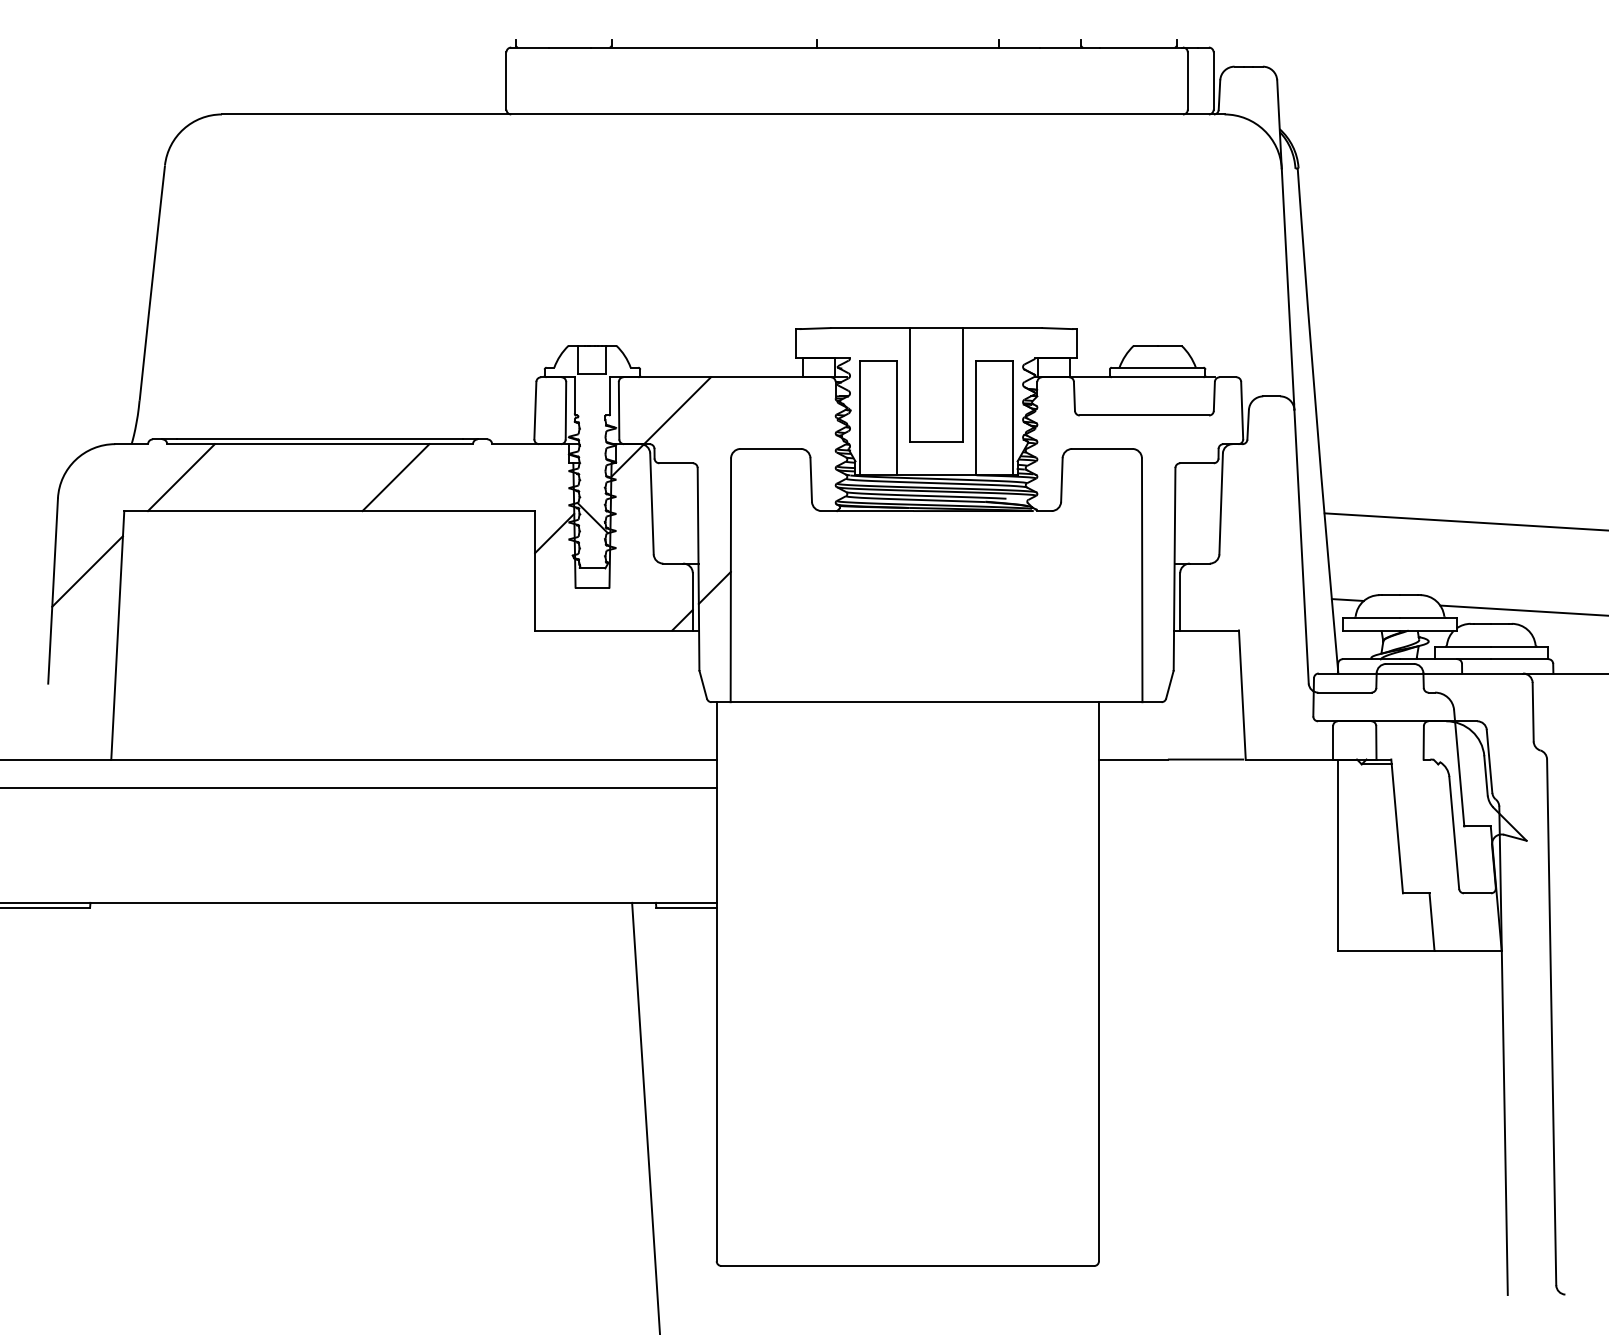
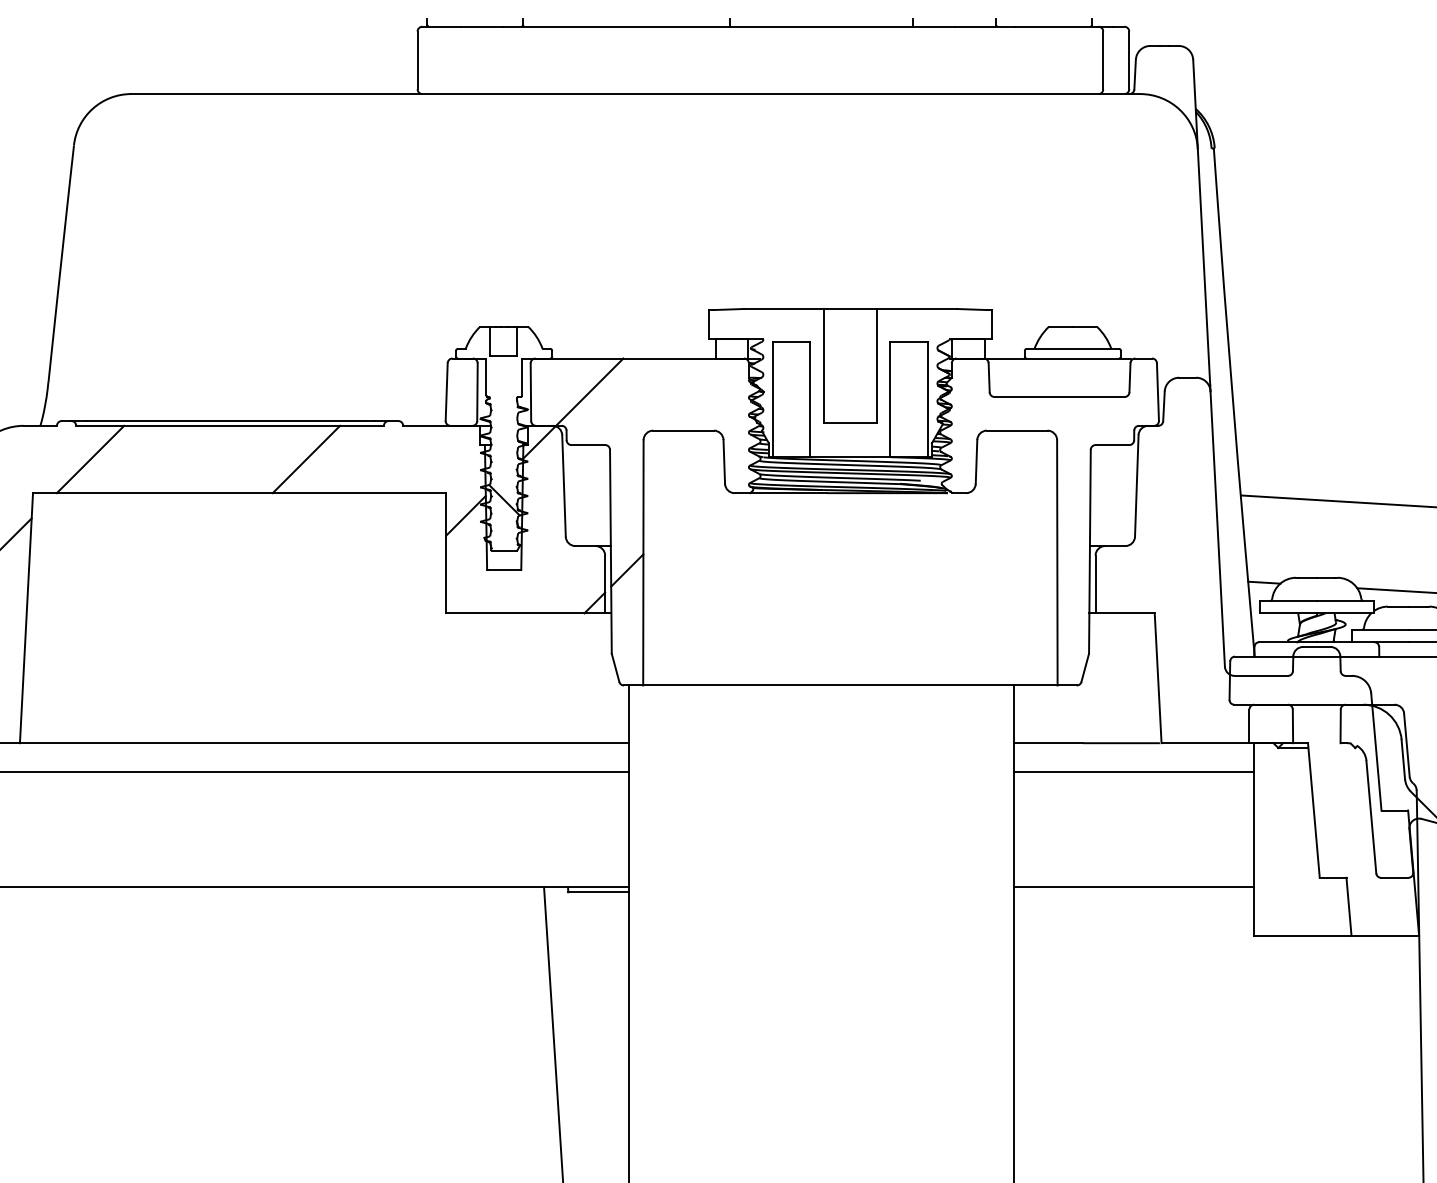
line: (1217, 788) -> (1133, 772), added
line: (1217, 902) -> (1133, 887), added

